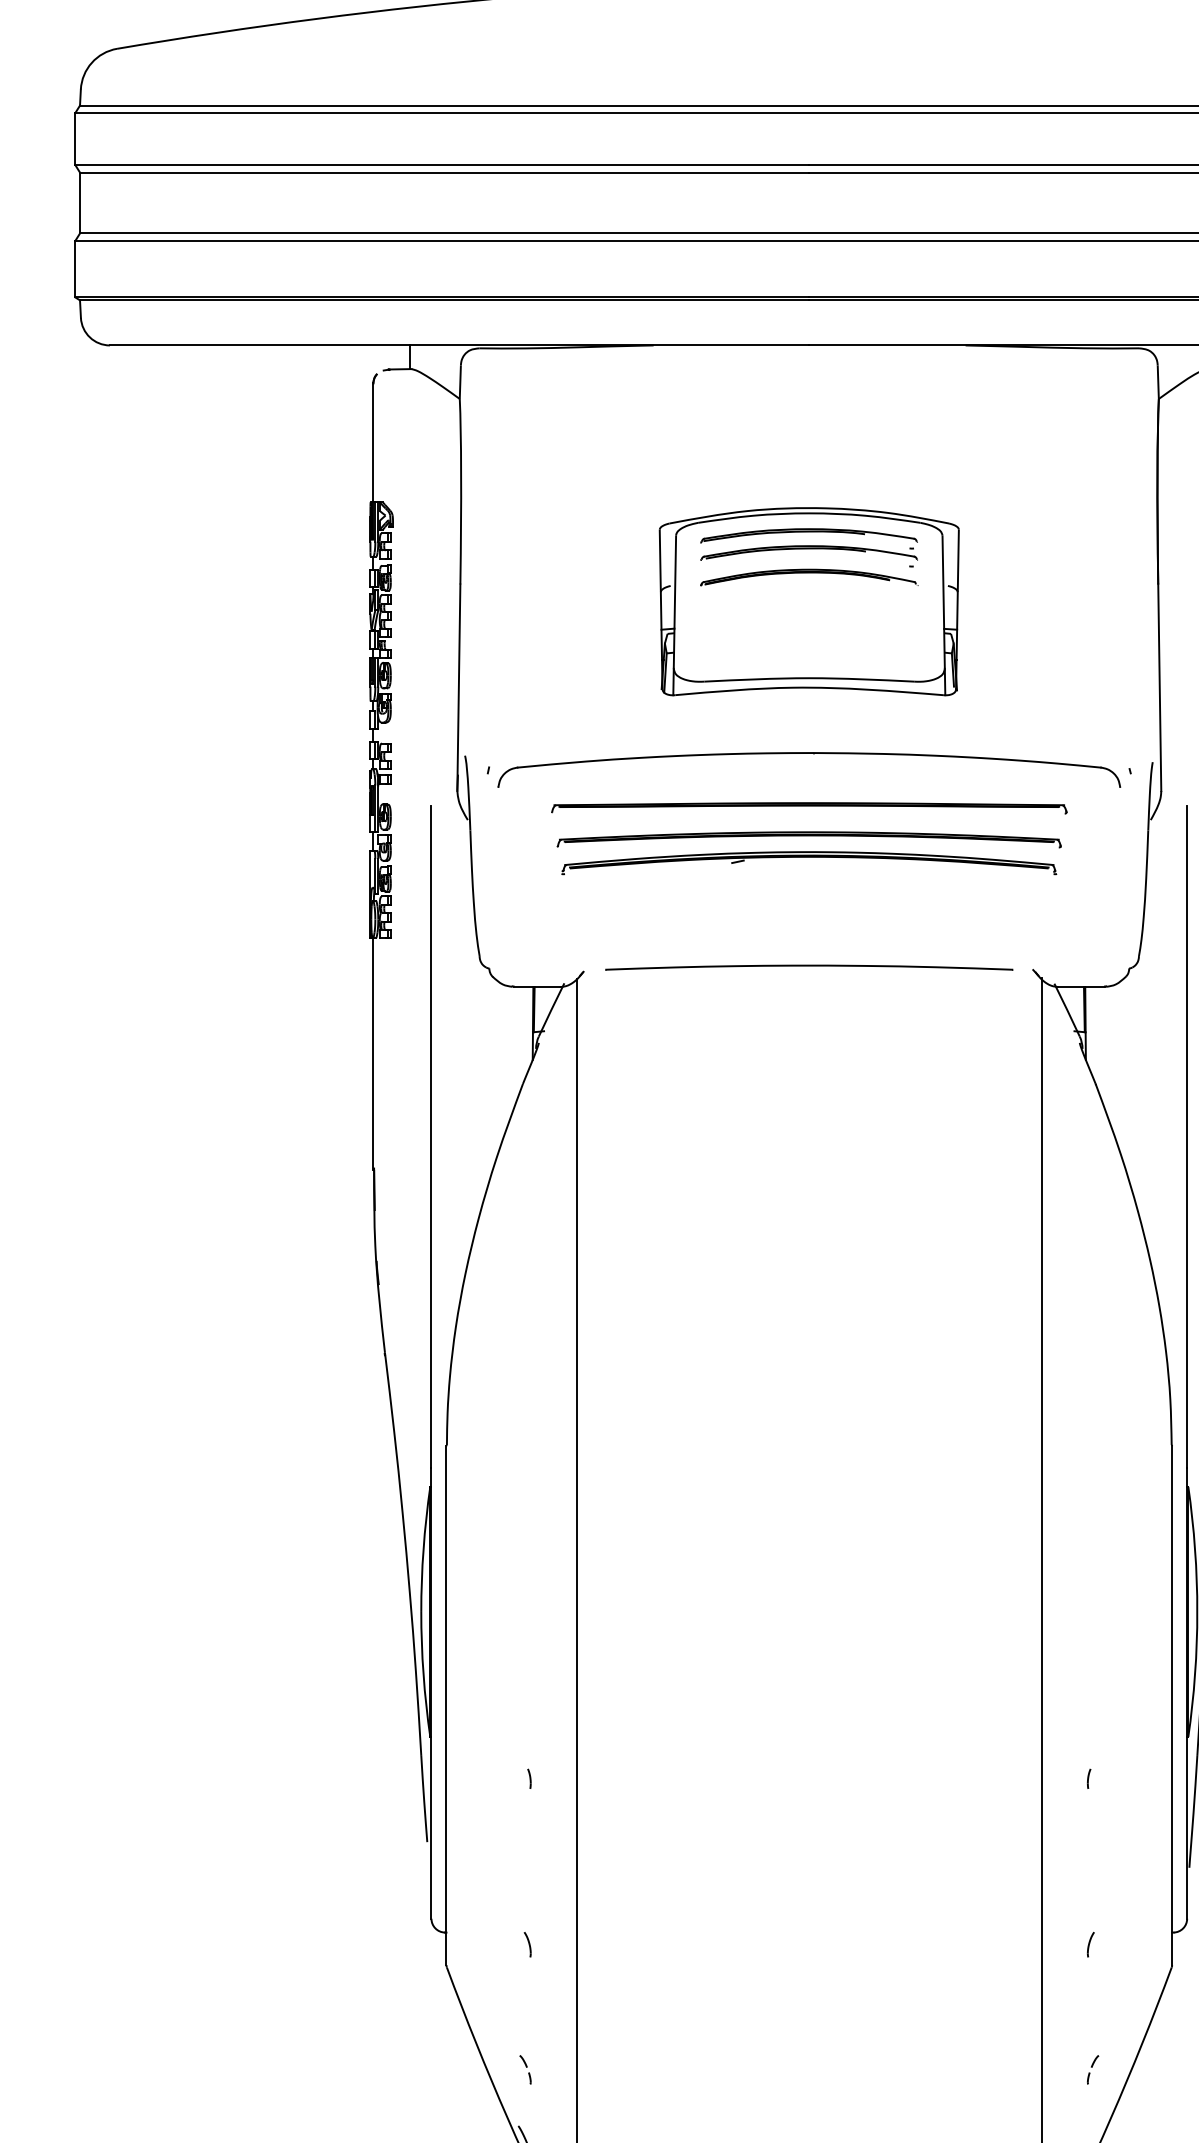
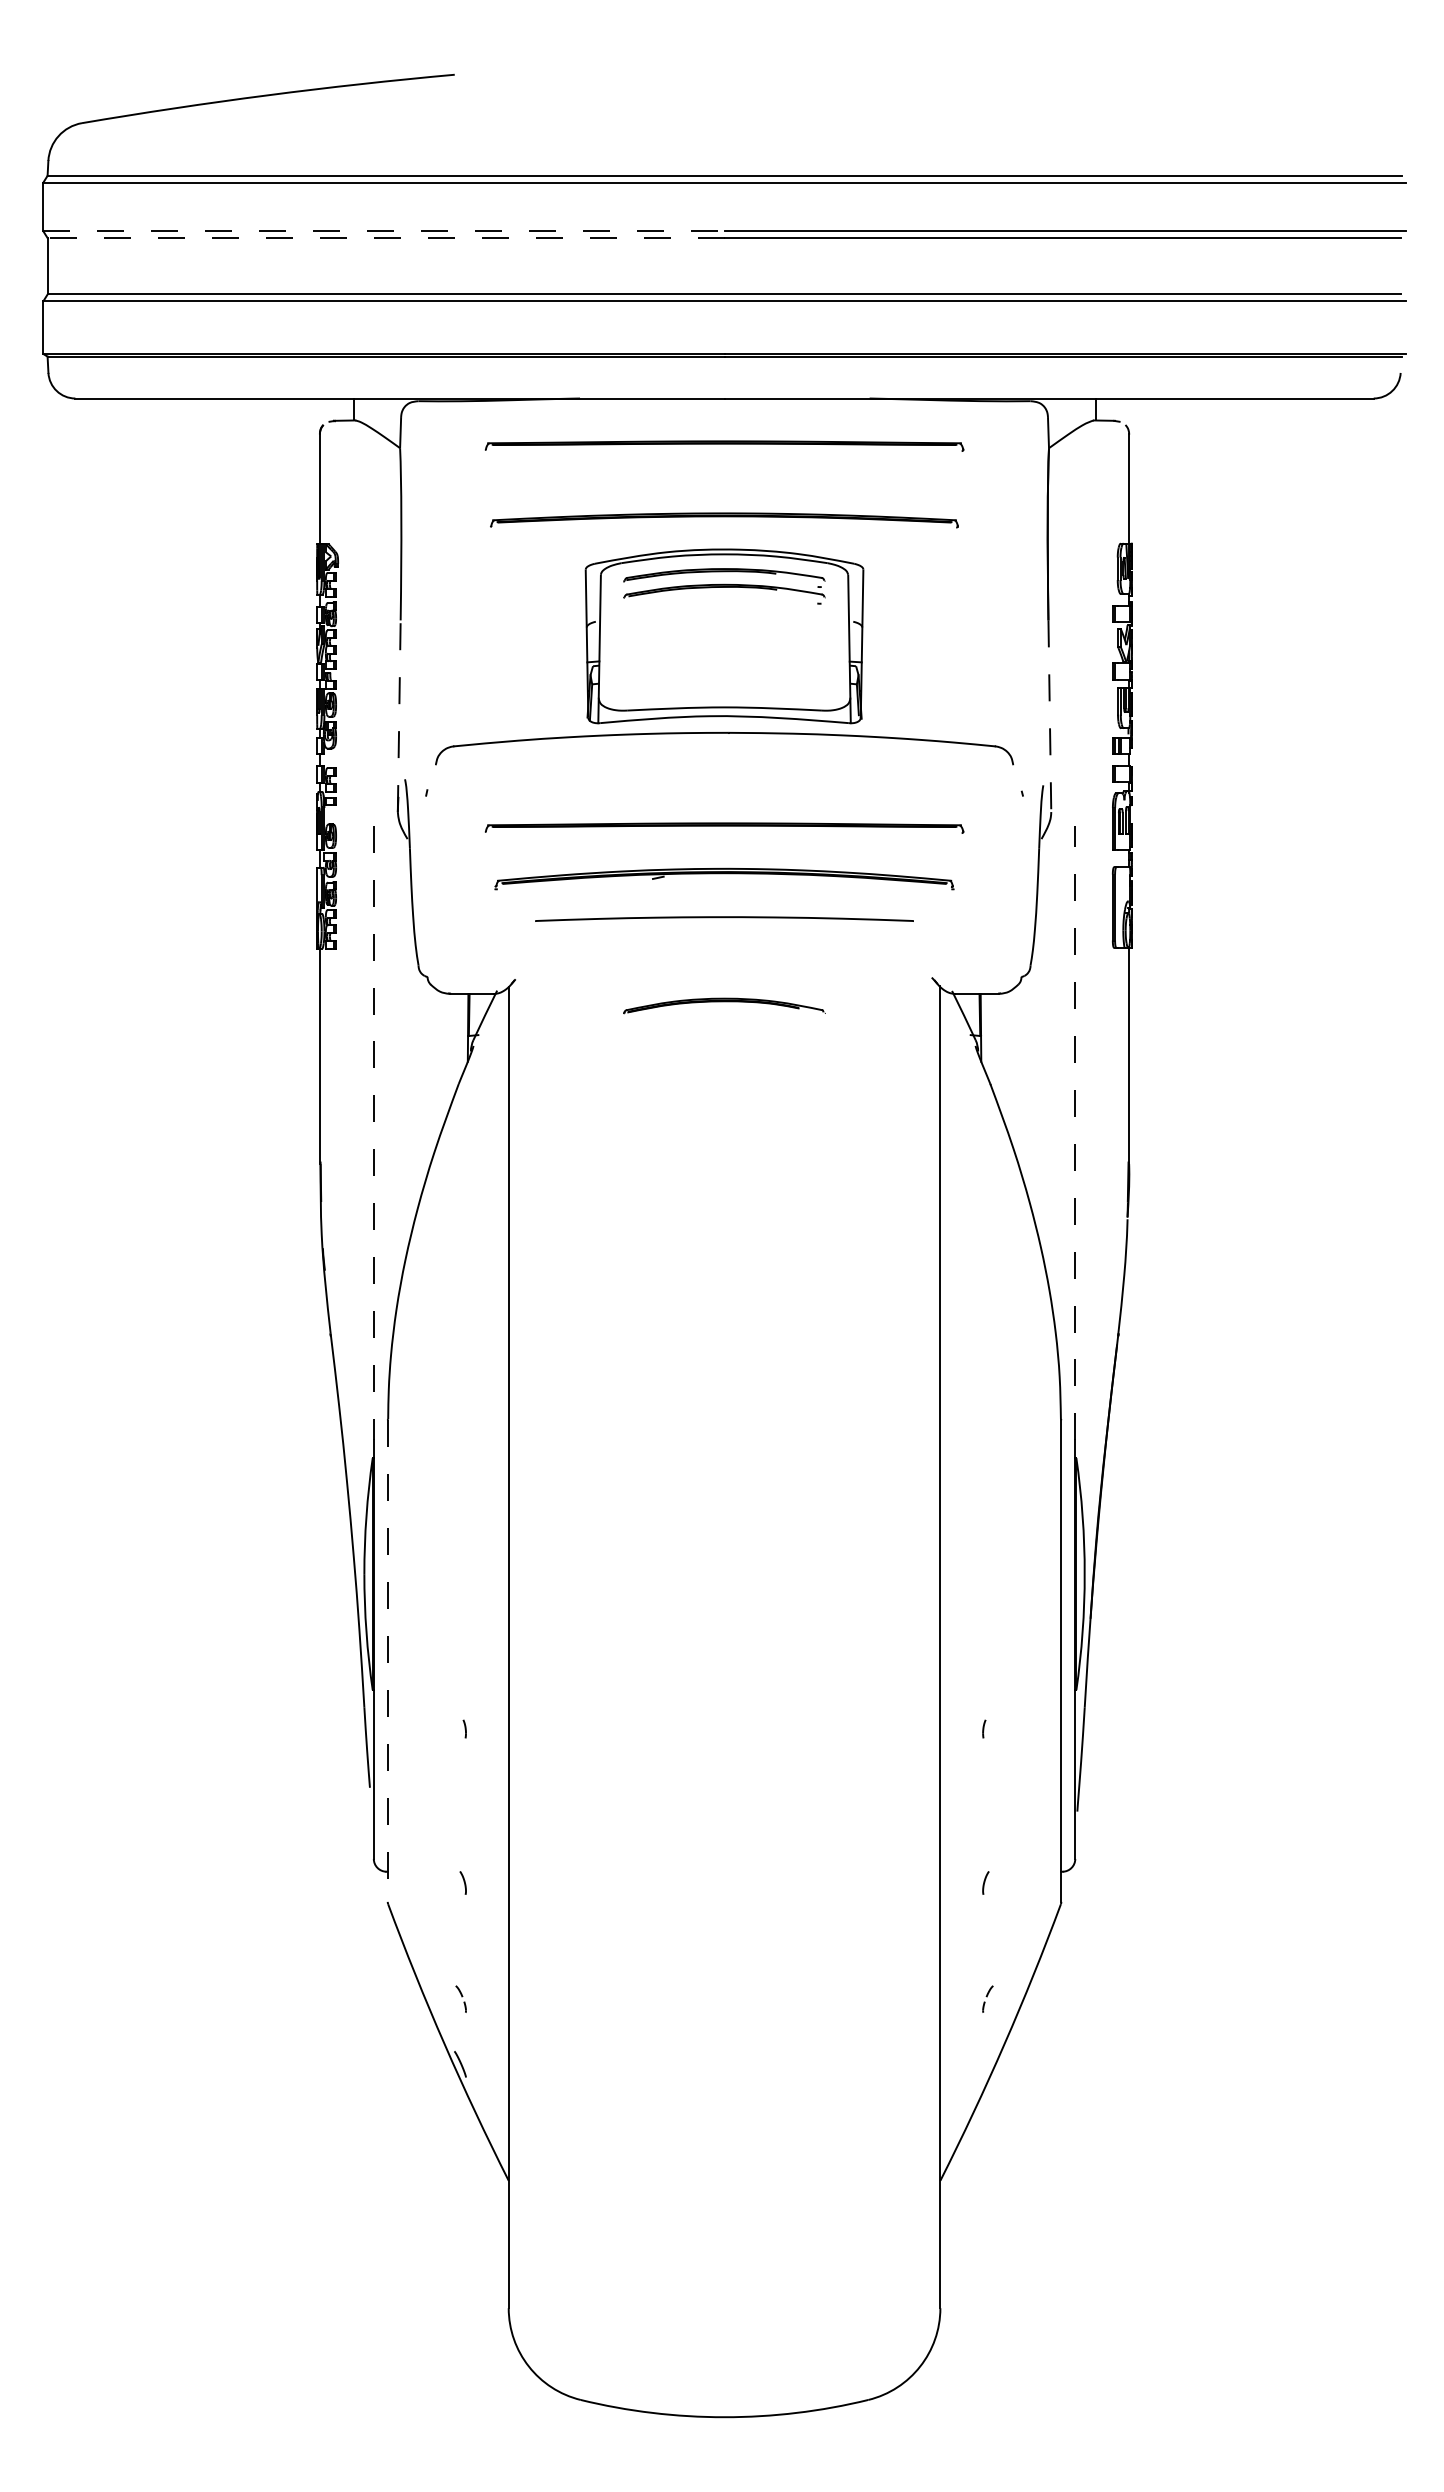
line: (441, 165) -> (383, 231), solid -> dashed
line: (444, 173) -> (385, 238), solid -> dashed
part: (809, 396) -> (724, 445), added
part: (809, 577) -> (724, 1005), moved
line: (459, 688) -> (399, 716), solid -> dashed
line: (1159, 688) -> (1049, 716), solid -> dashed
part: (809, 753) -> (724, 733), moved
part: (809, 839) -> (724, 520), moved
part: (809, 967) -> (724, 918), moved
line: (1187, 1136) -> (1075, 1132), solid -> dashed
line: (431, 1137) -> (373, 1133), solid -> dashed
line: (446, 1706) -> (387, 1661), solid -> dashed

